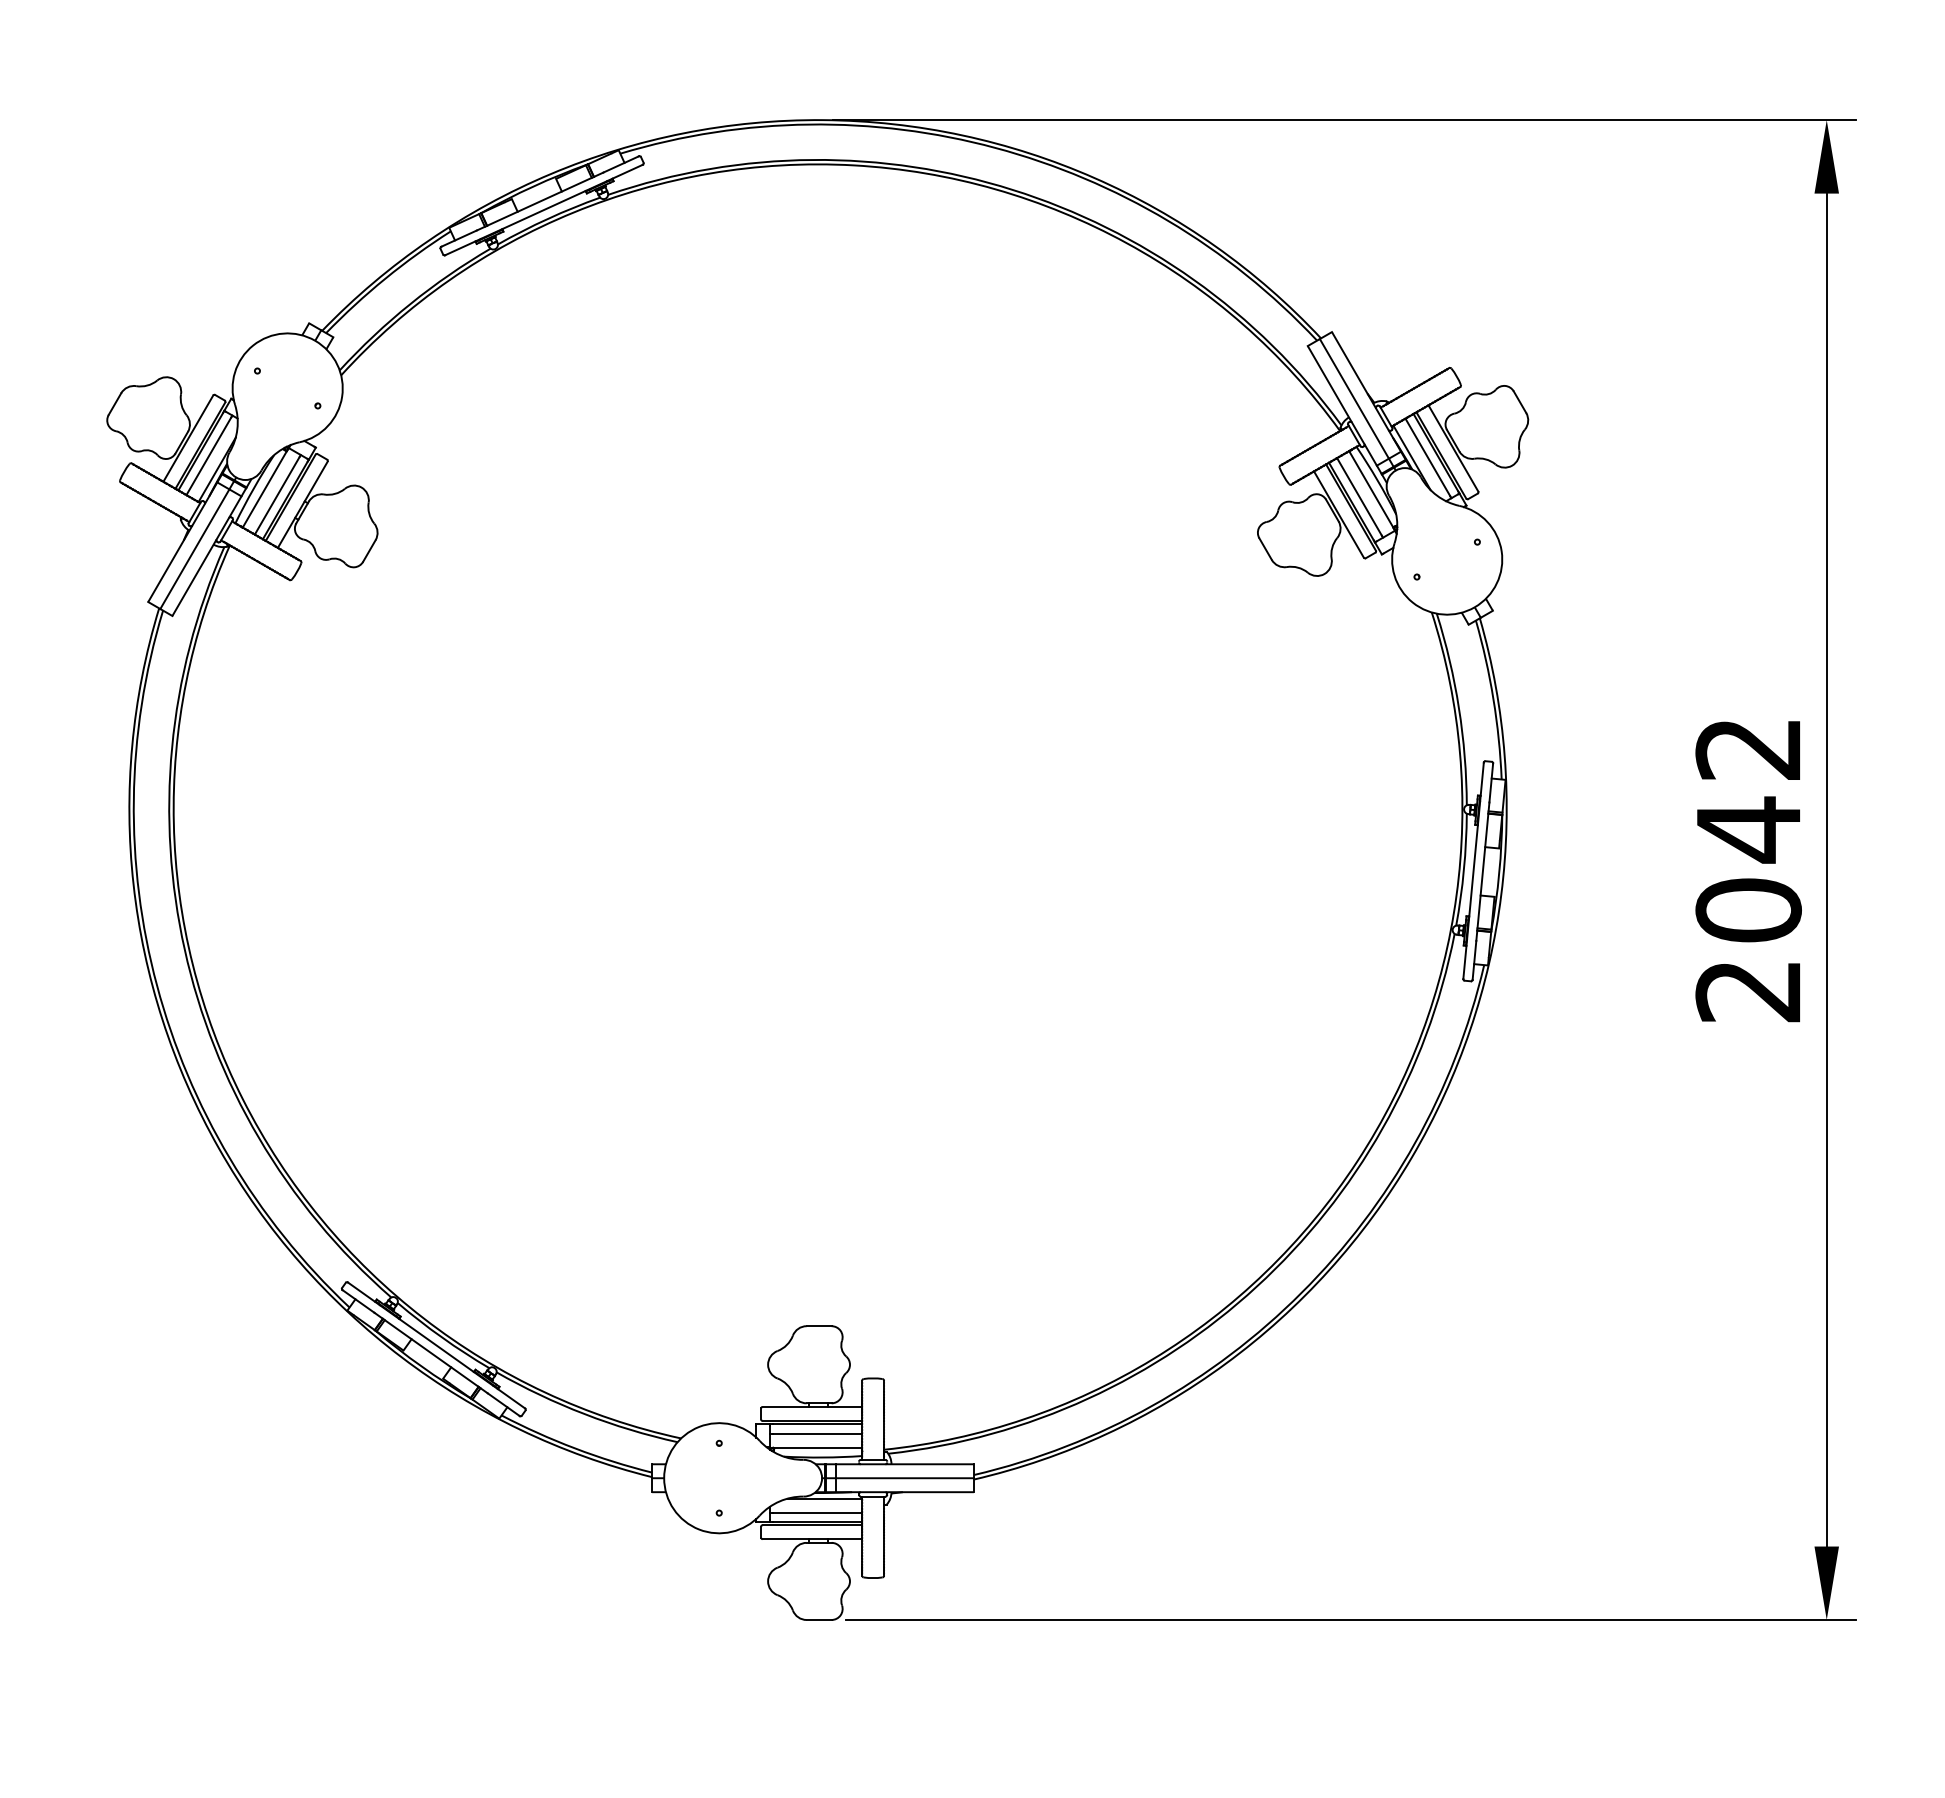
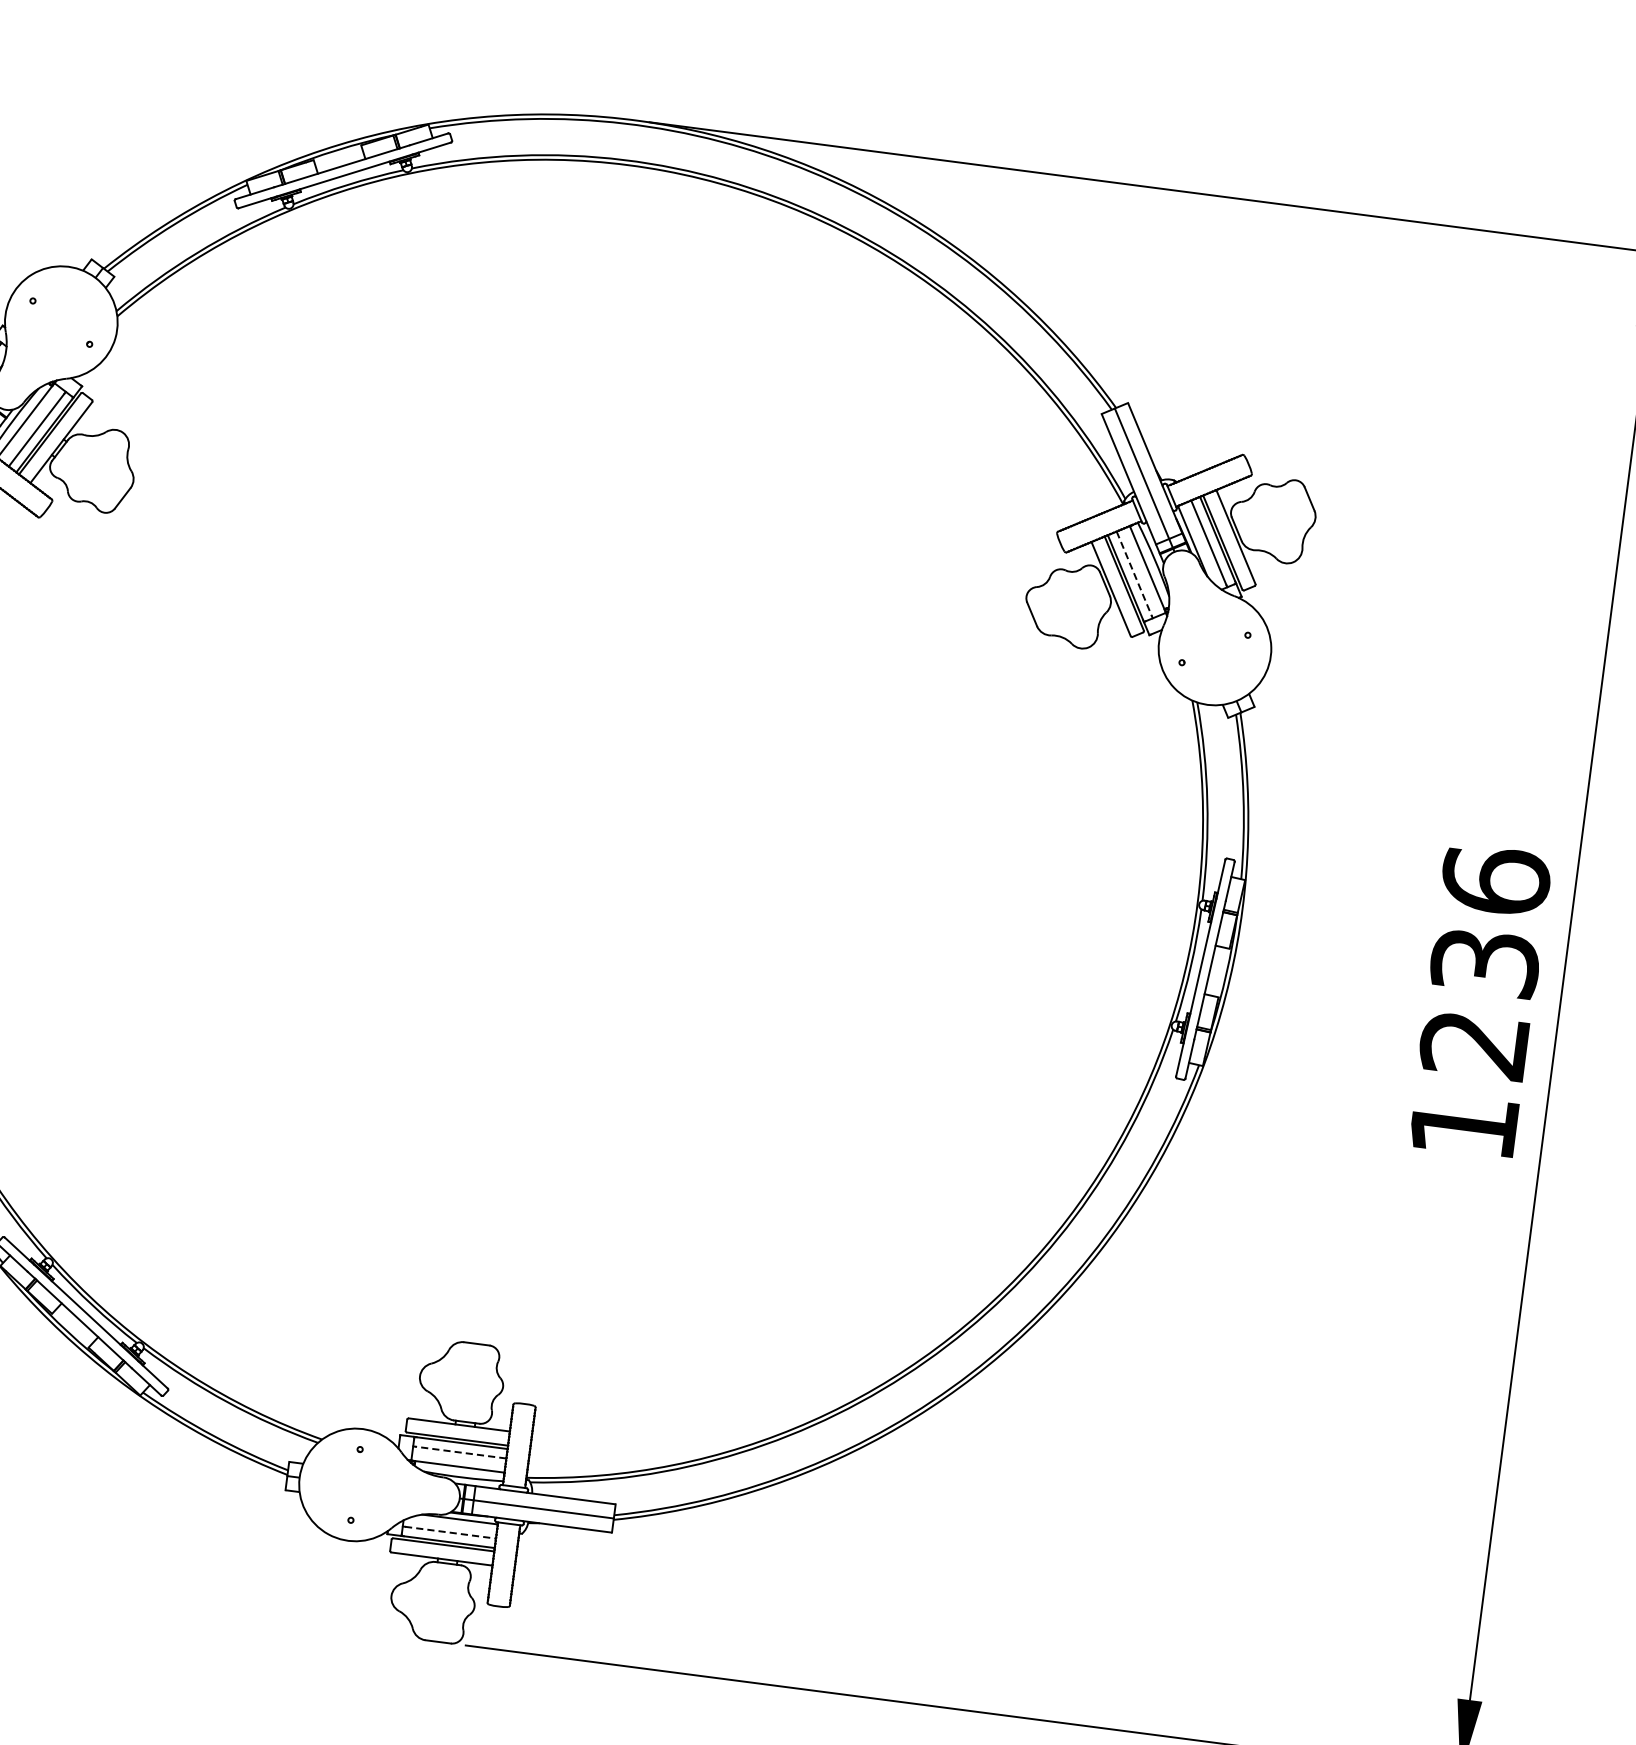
line: (1359, 496) -> (1134, 573), solid -> dashed
text: (1748, 869) -> (1479, 1003), 2042 -> 1236
line: (817, 1433) -> (461, 1452), solid -> dashed
line: (817, 1512) -> (450, 1532), solid -> dashed

